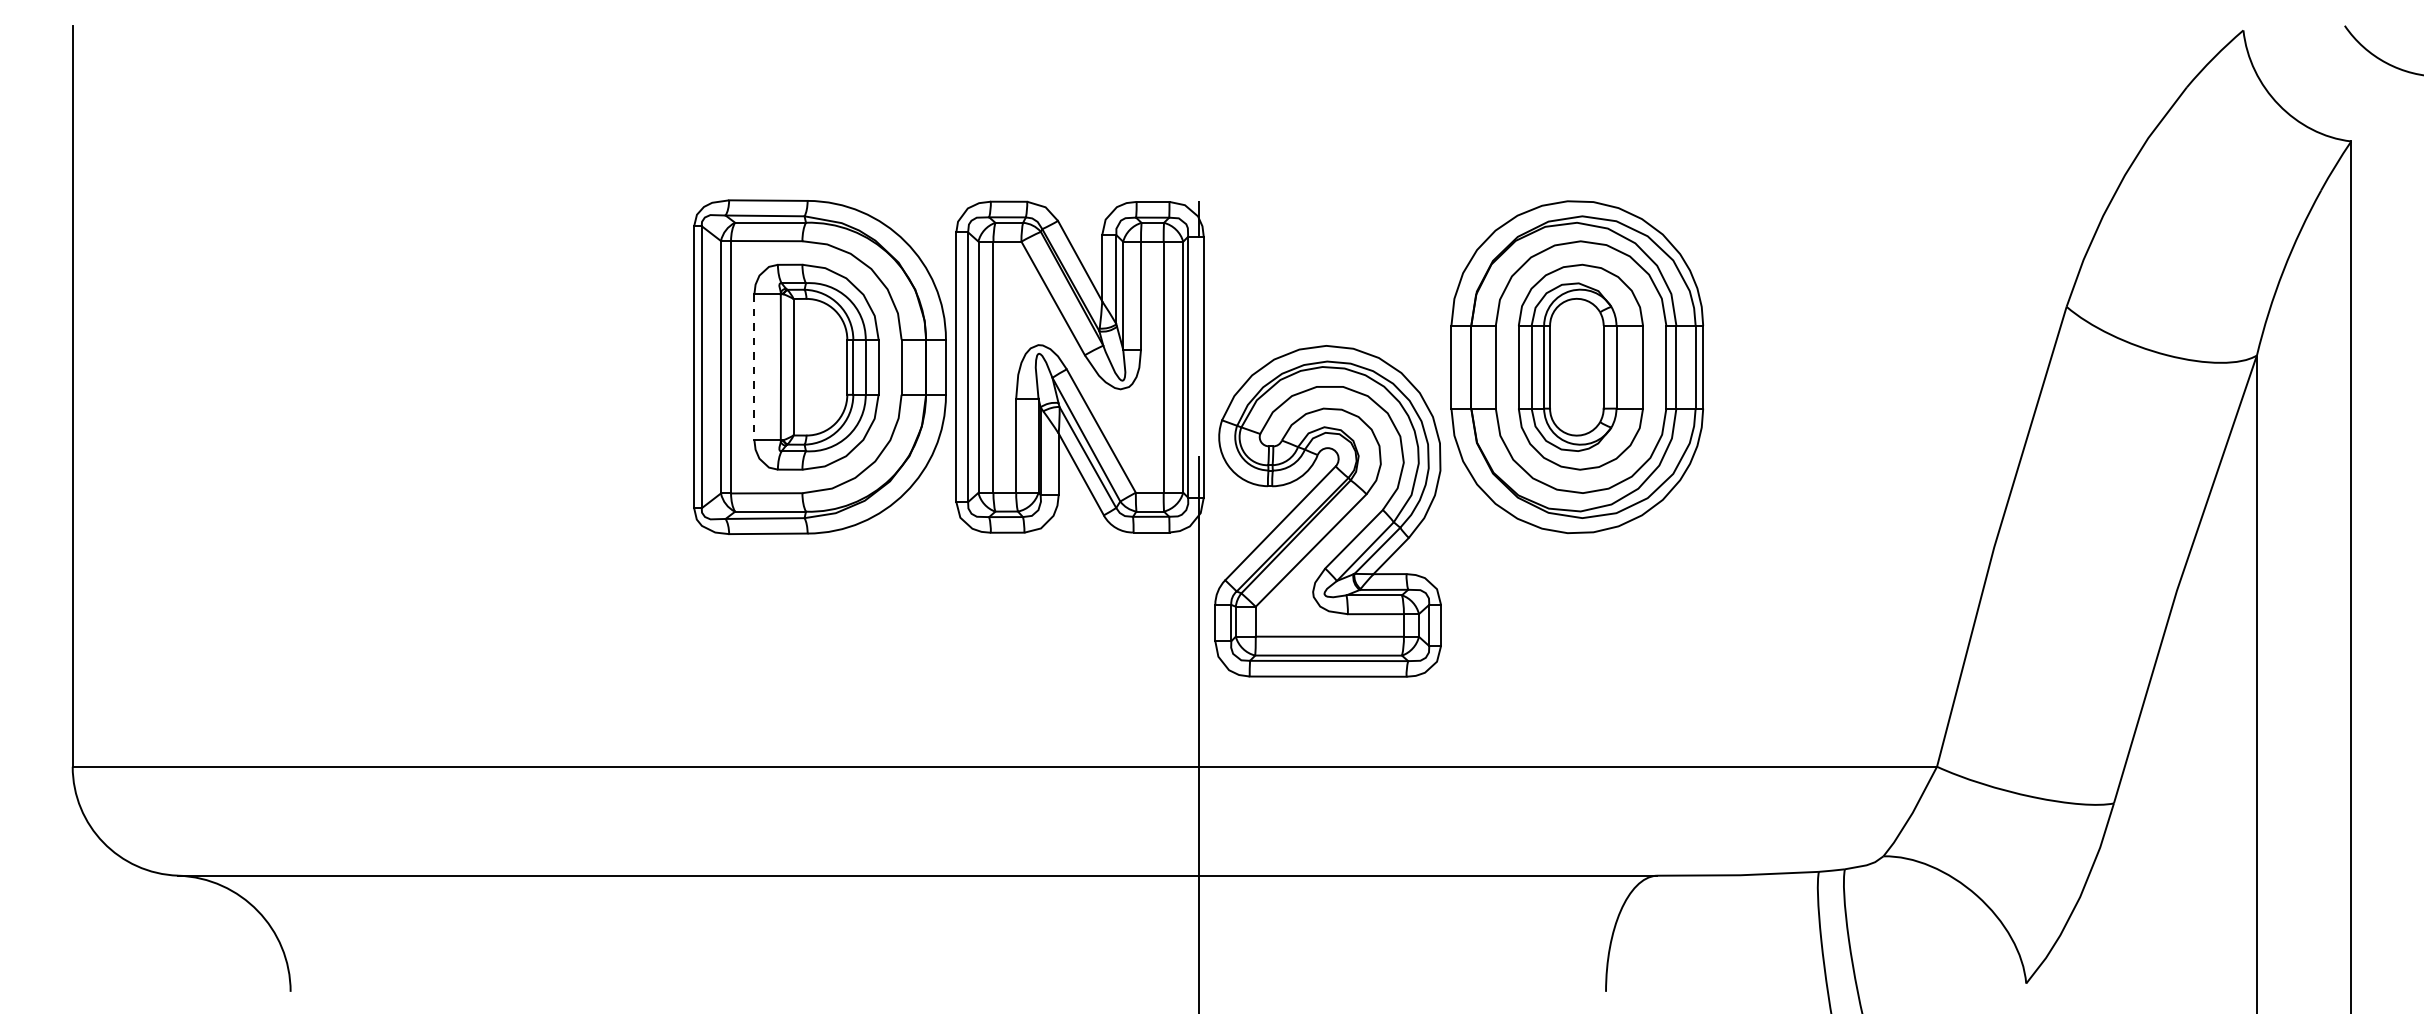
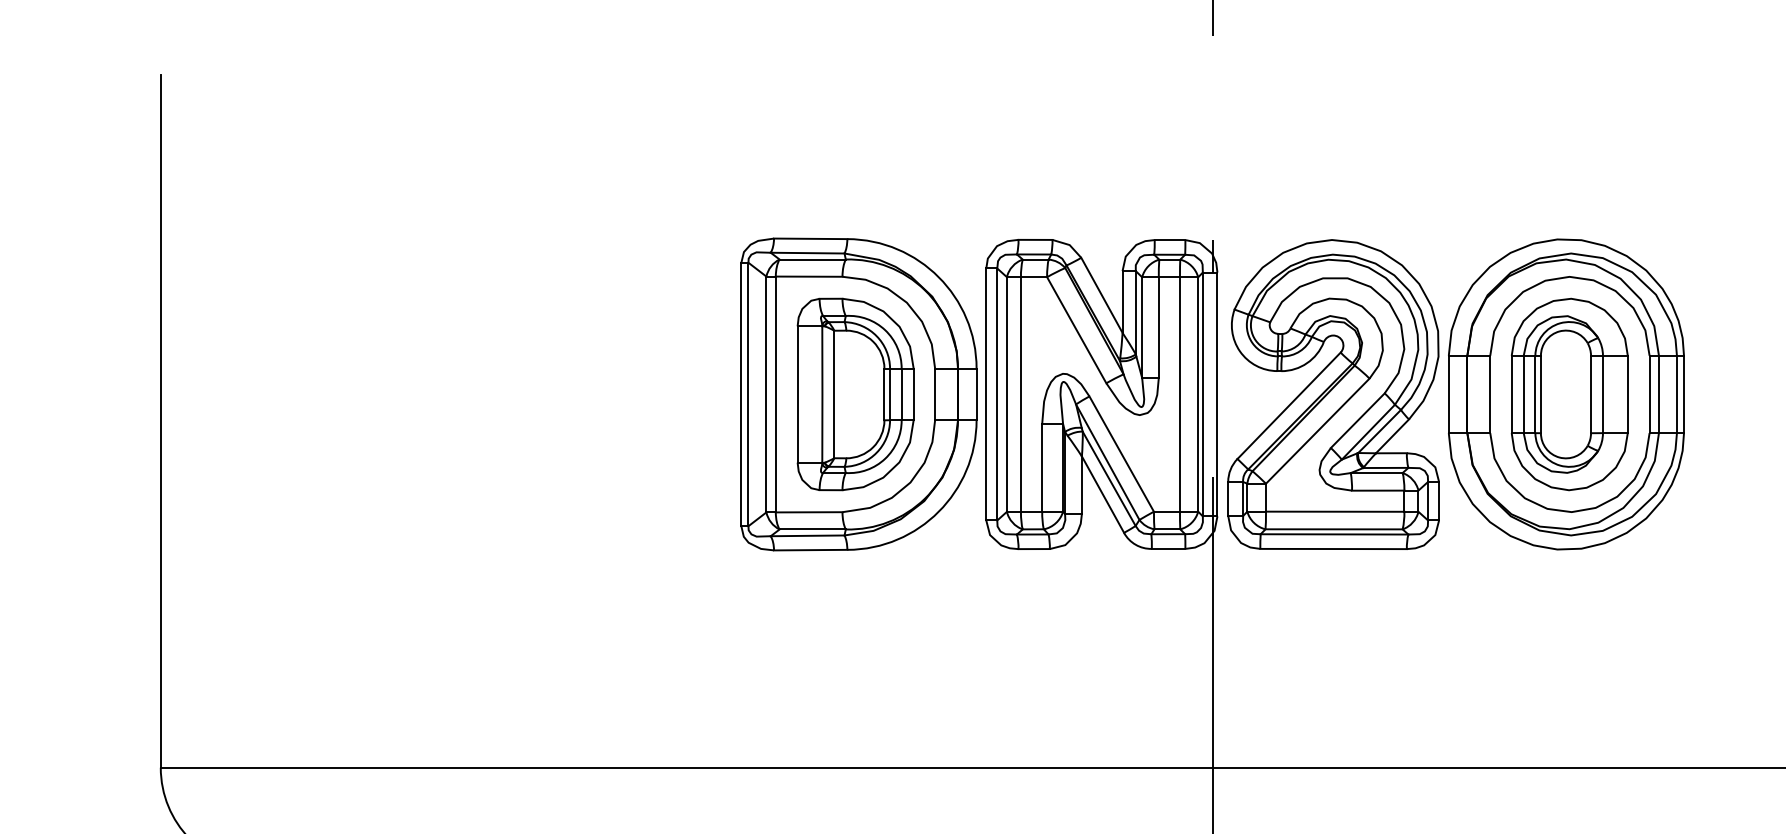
line: (754, 367) -> (797, 394), dashed -> solid
part: (1327, 511) -> (1333, 394), moved

